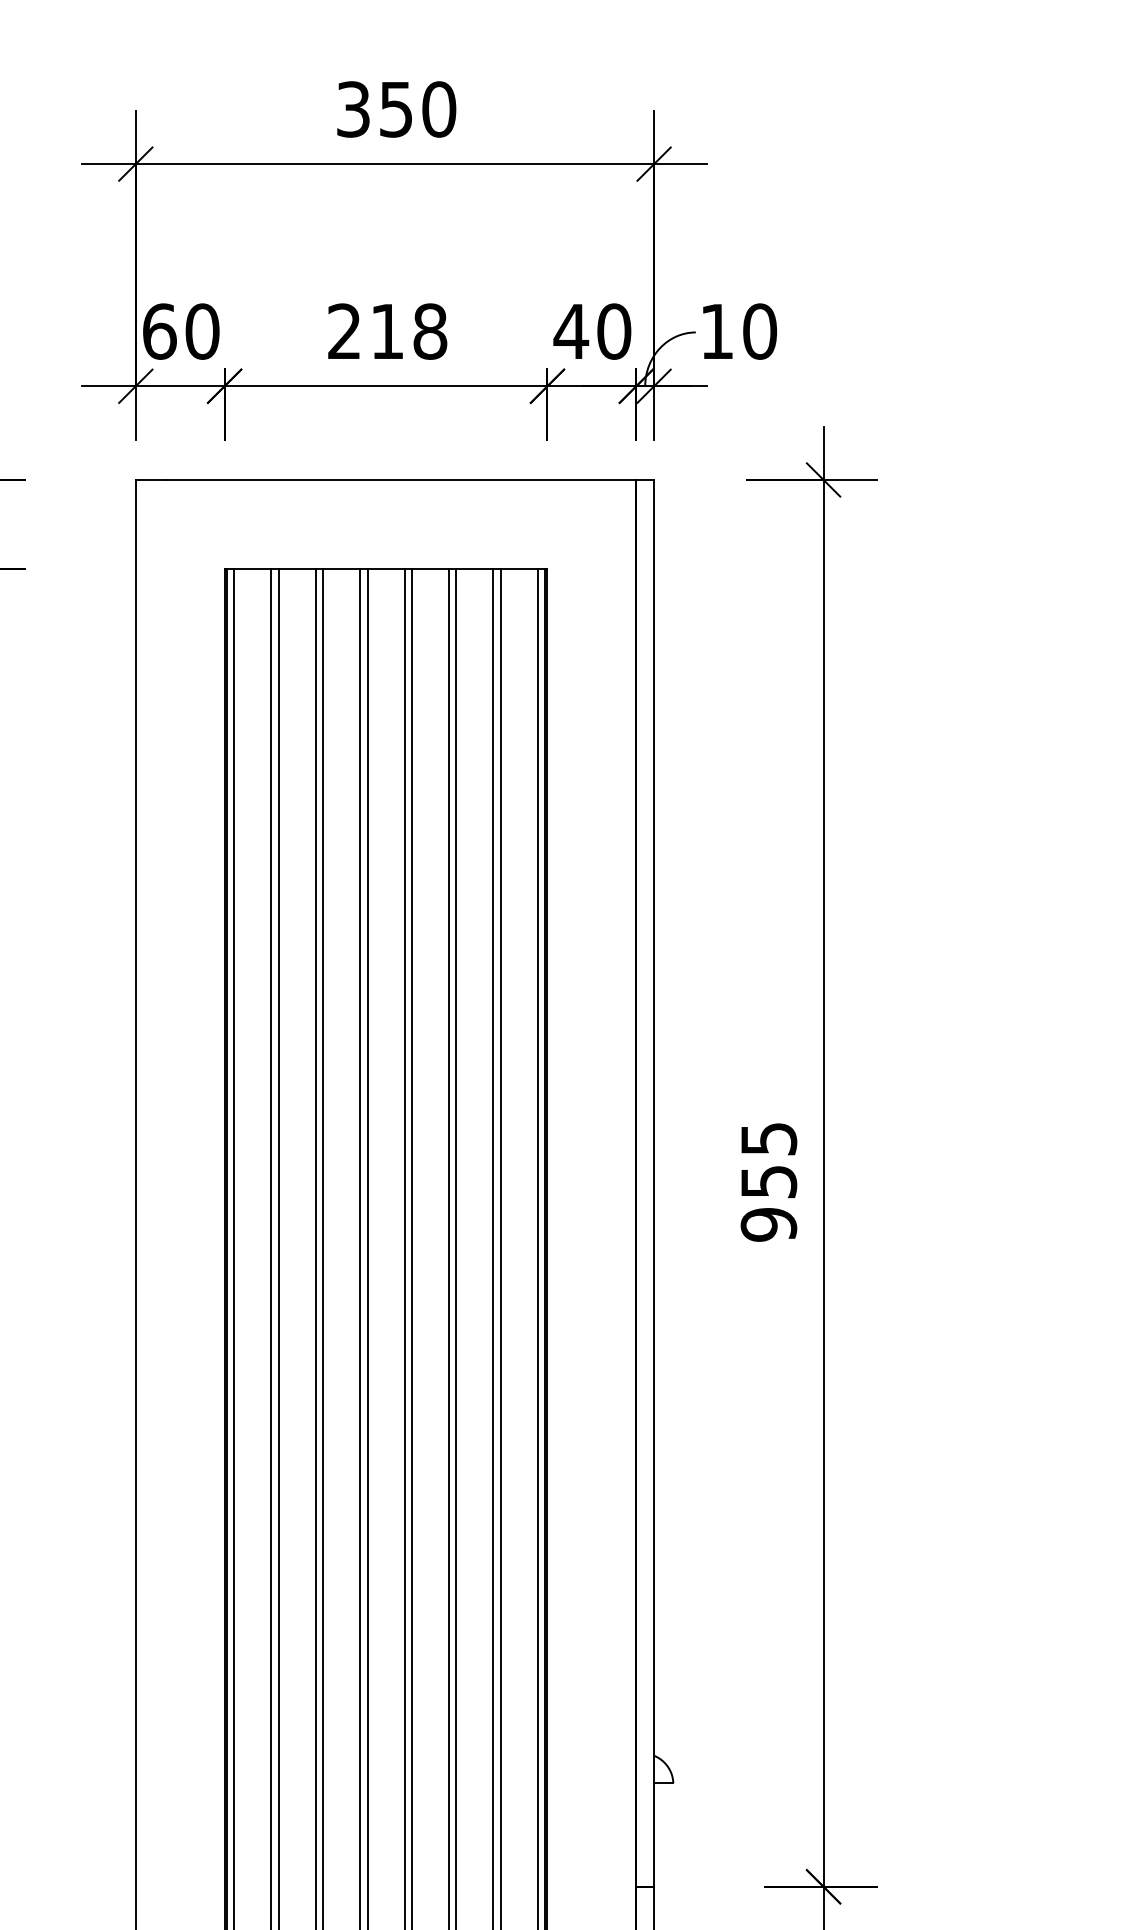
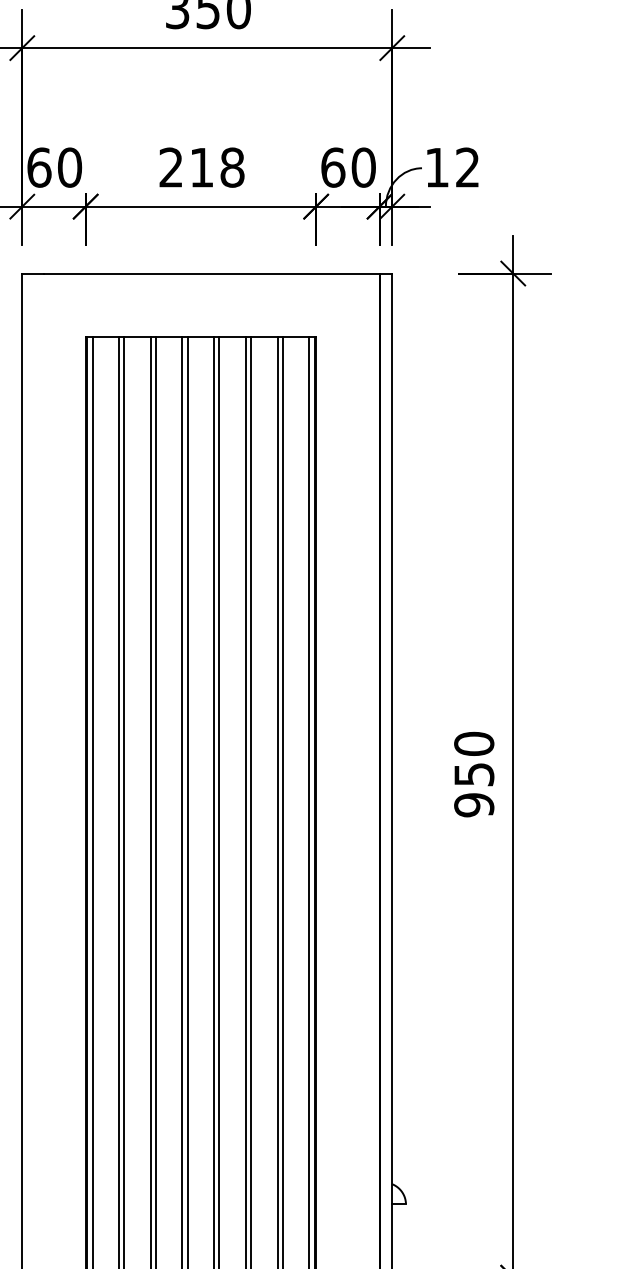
text: (571, 331) -> (333, 167), 40 -> 60
text: (760, 331) -> (468, 167), 10 -> 12
text: (768, 1138) -> (473, 743), 955 -> 950

